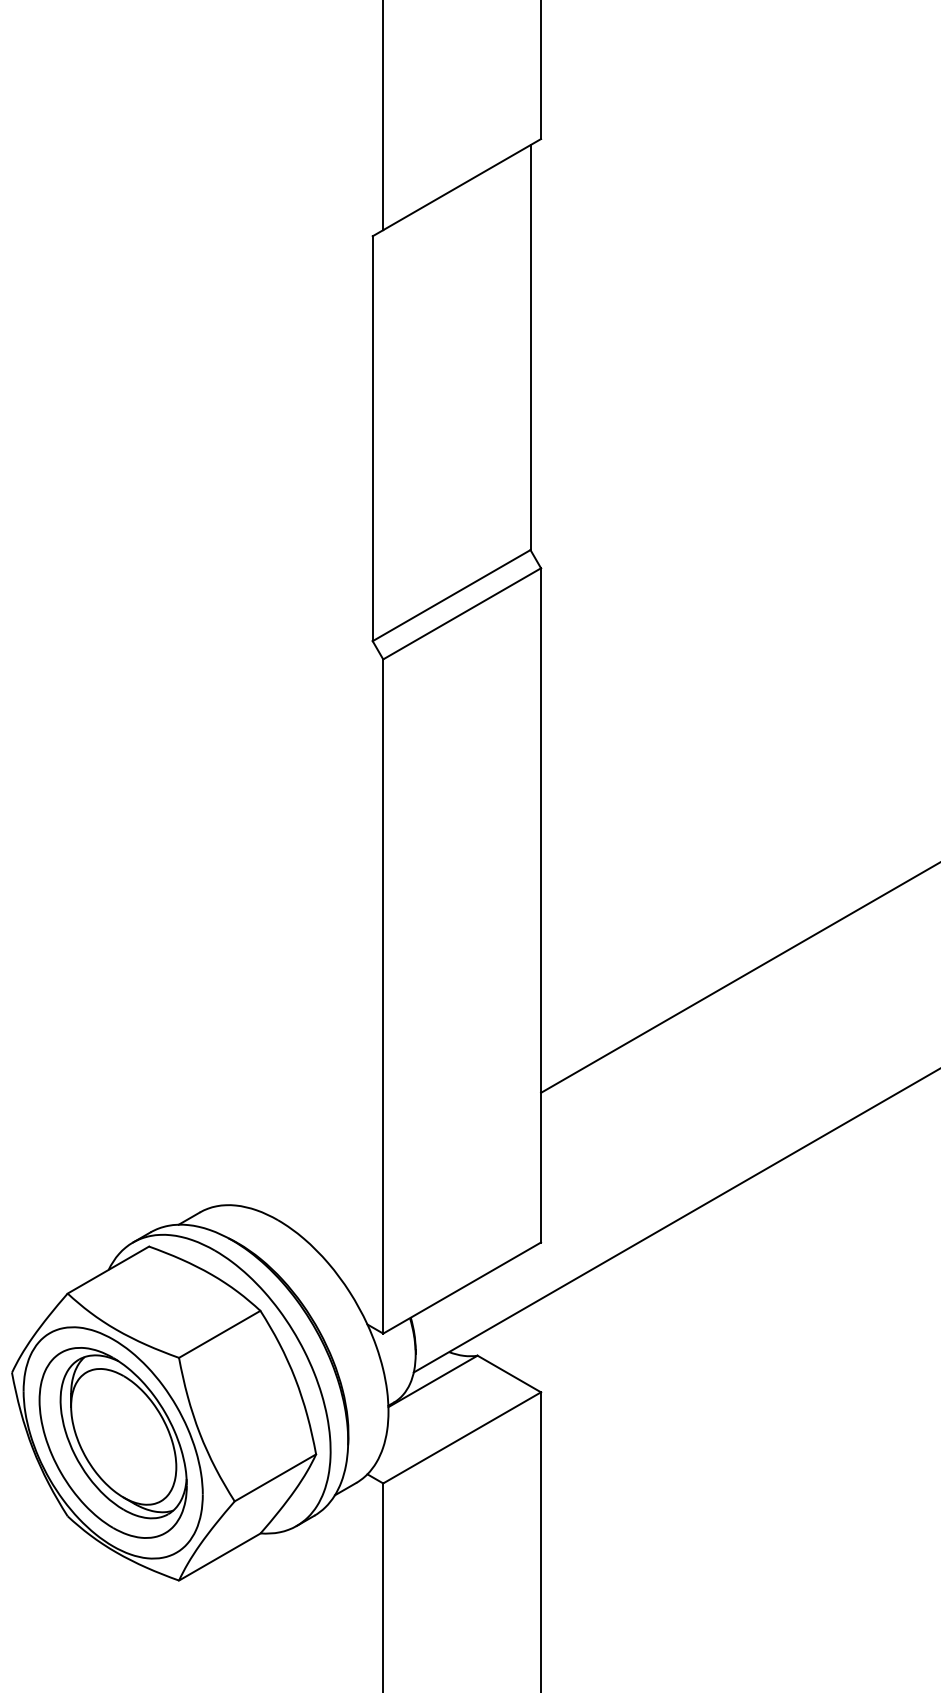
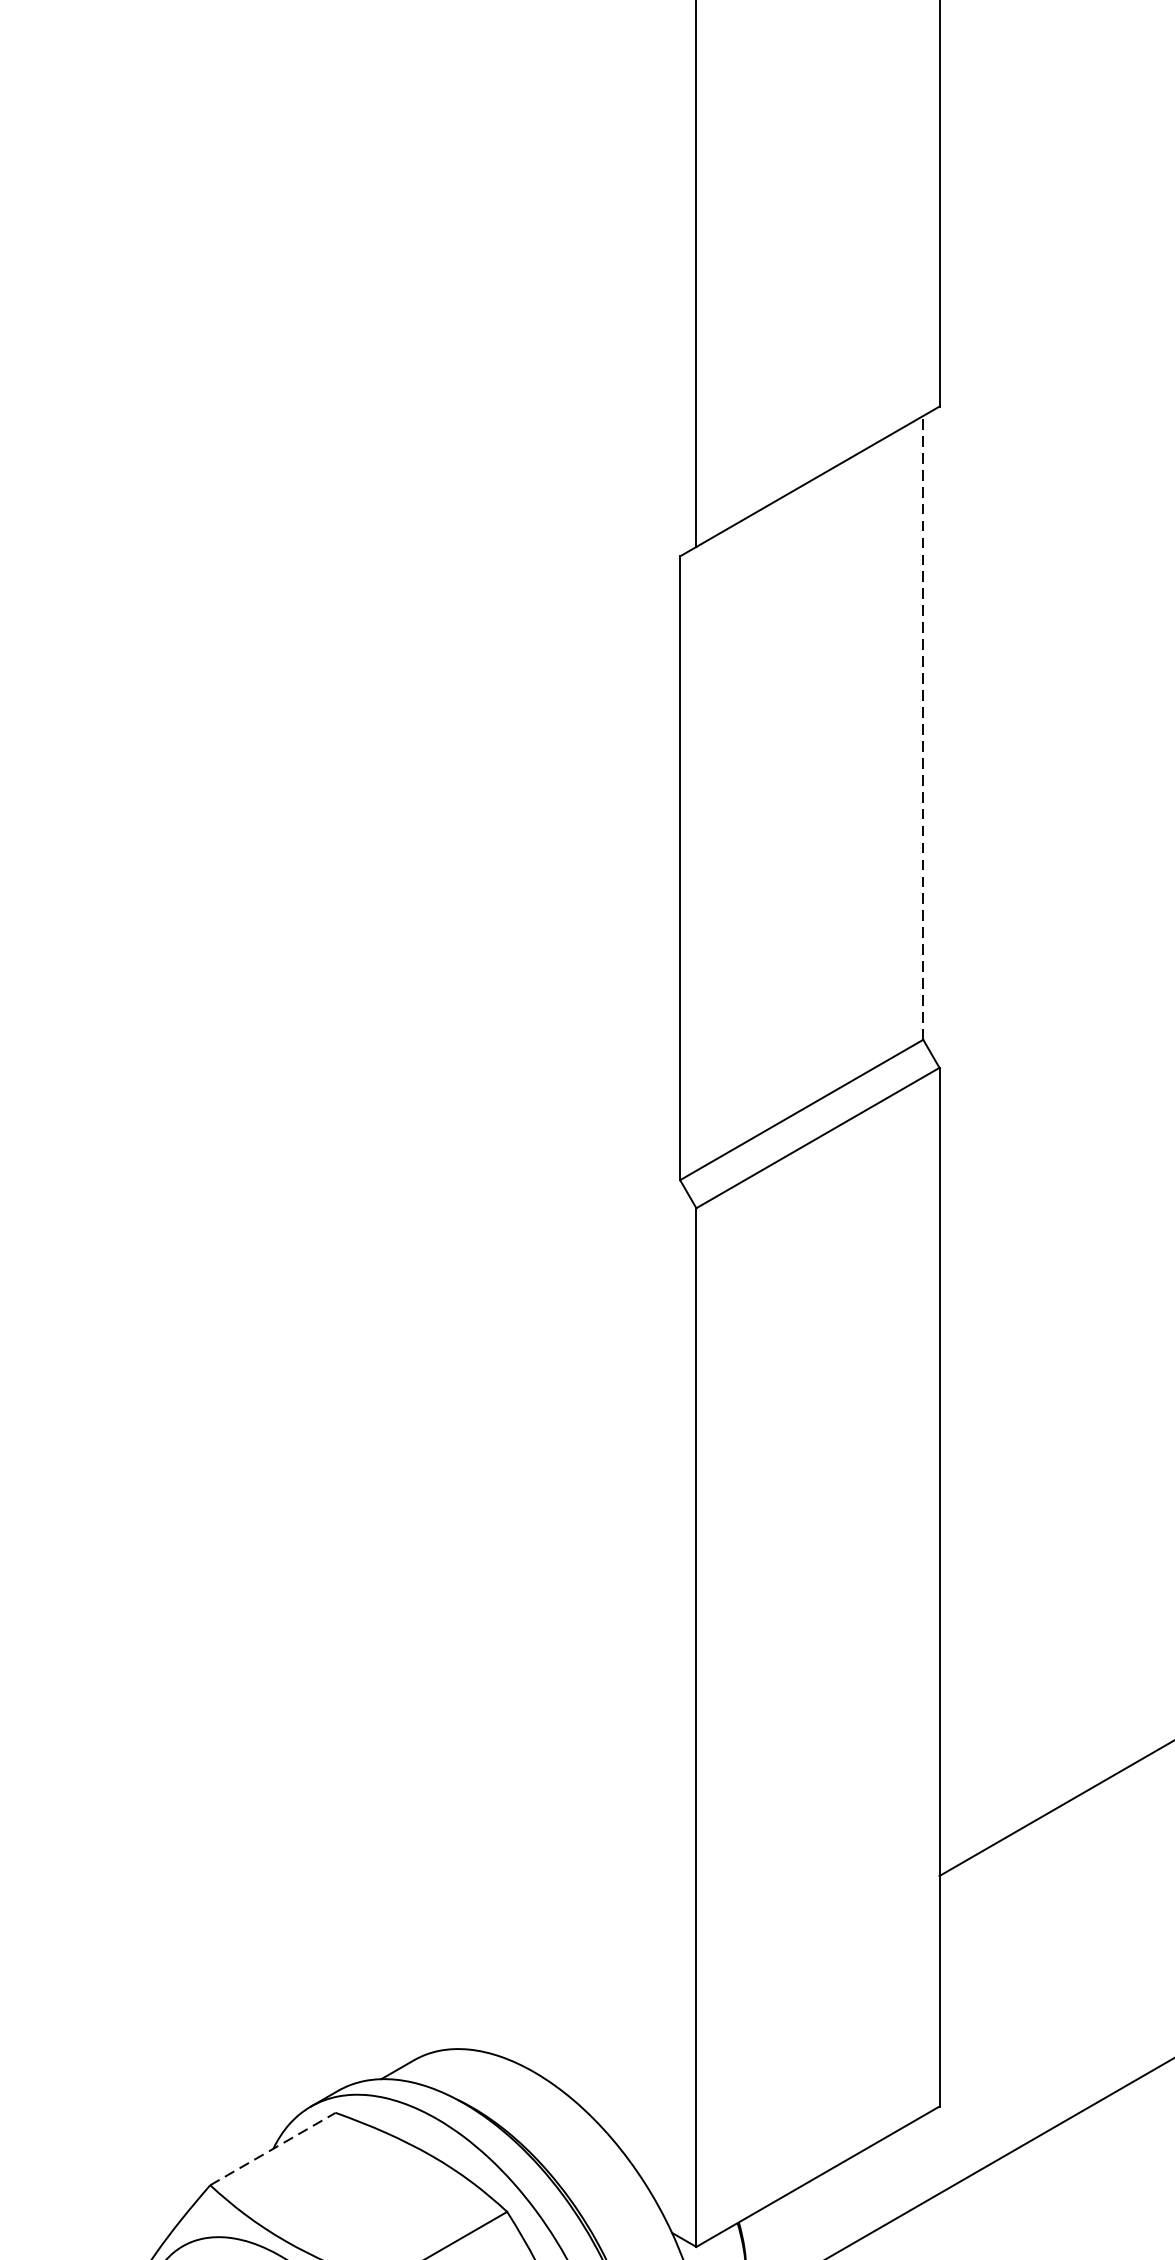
line: (530, 347) -> (923, 727), solid -> dashed
line: (108, 1270) -> (273, 2149), solid -> dashed

